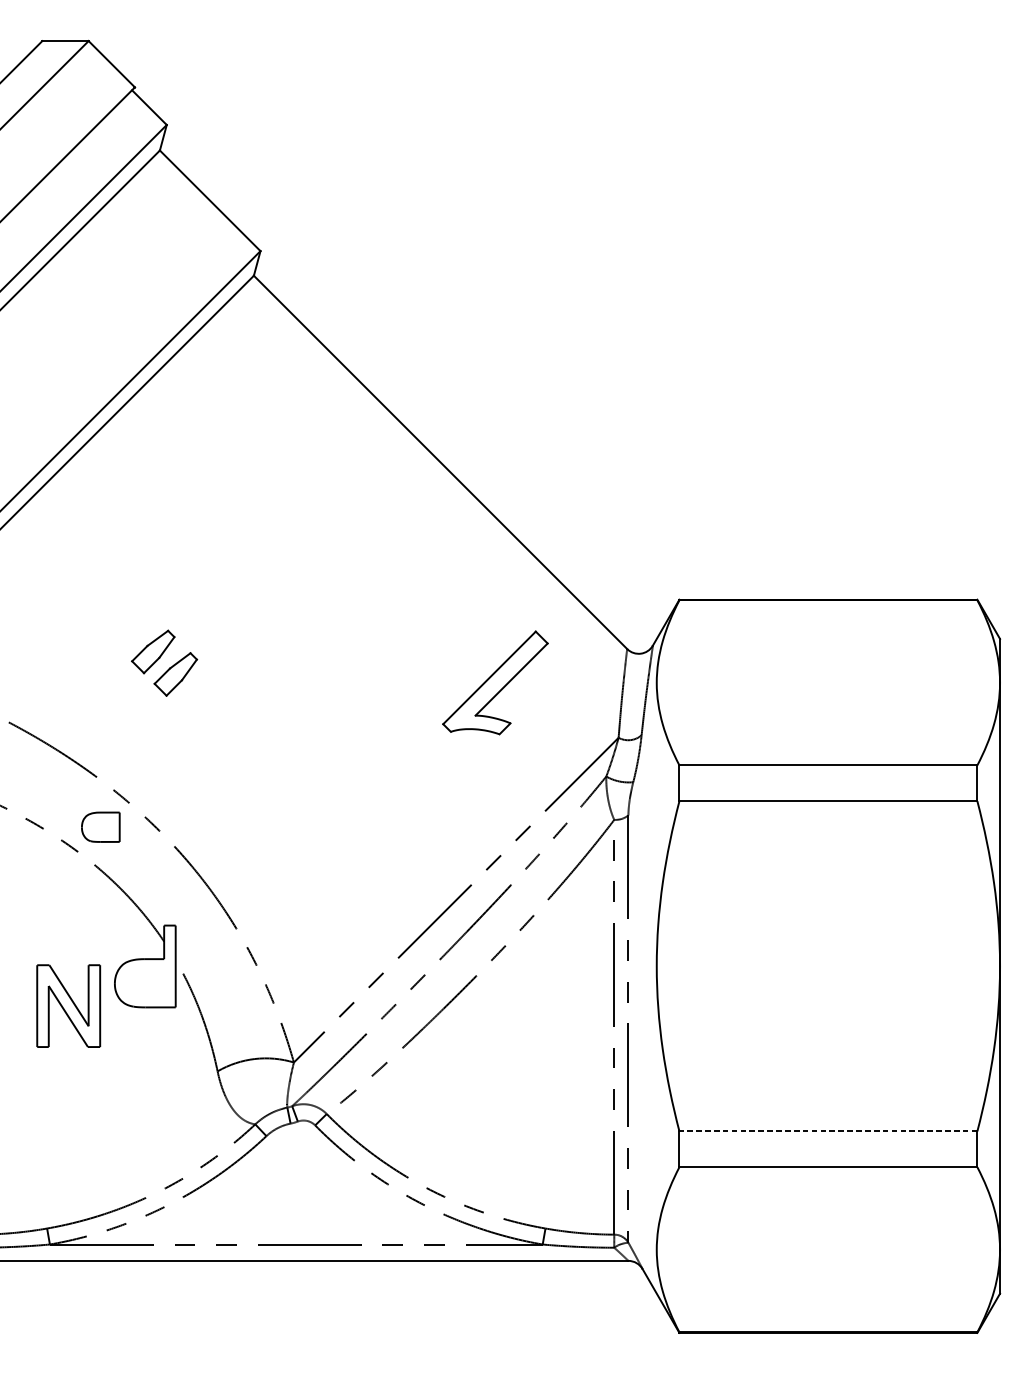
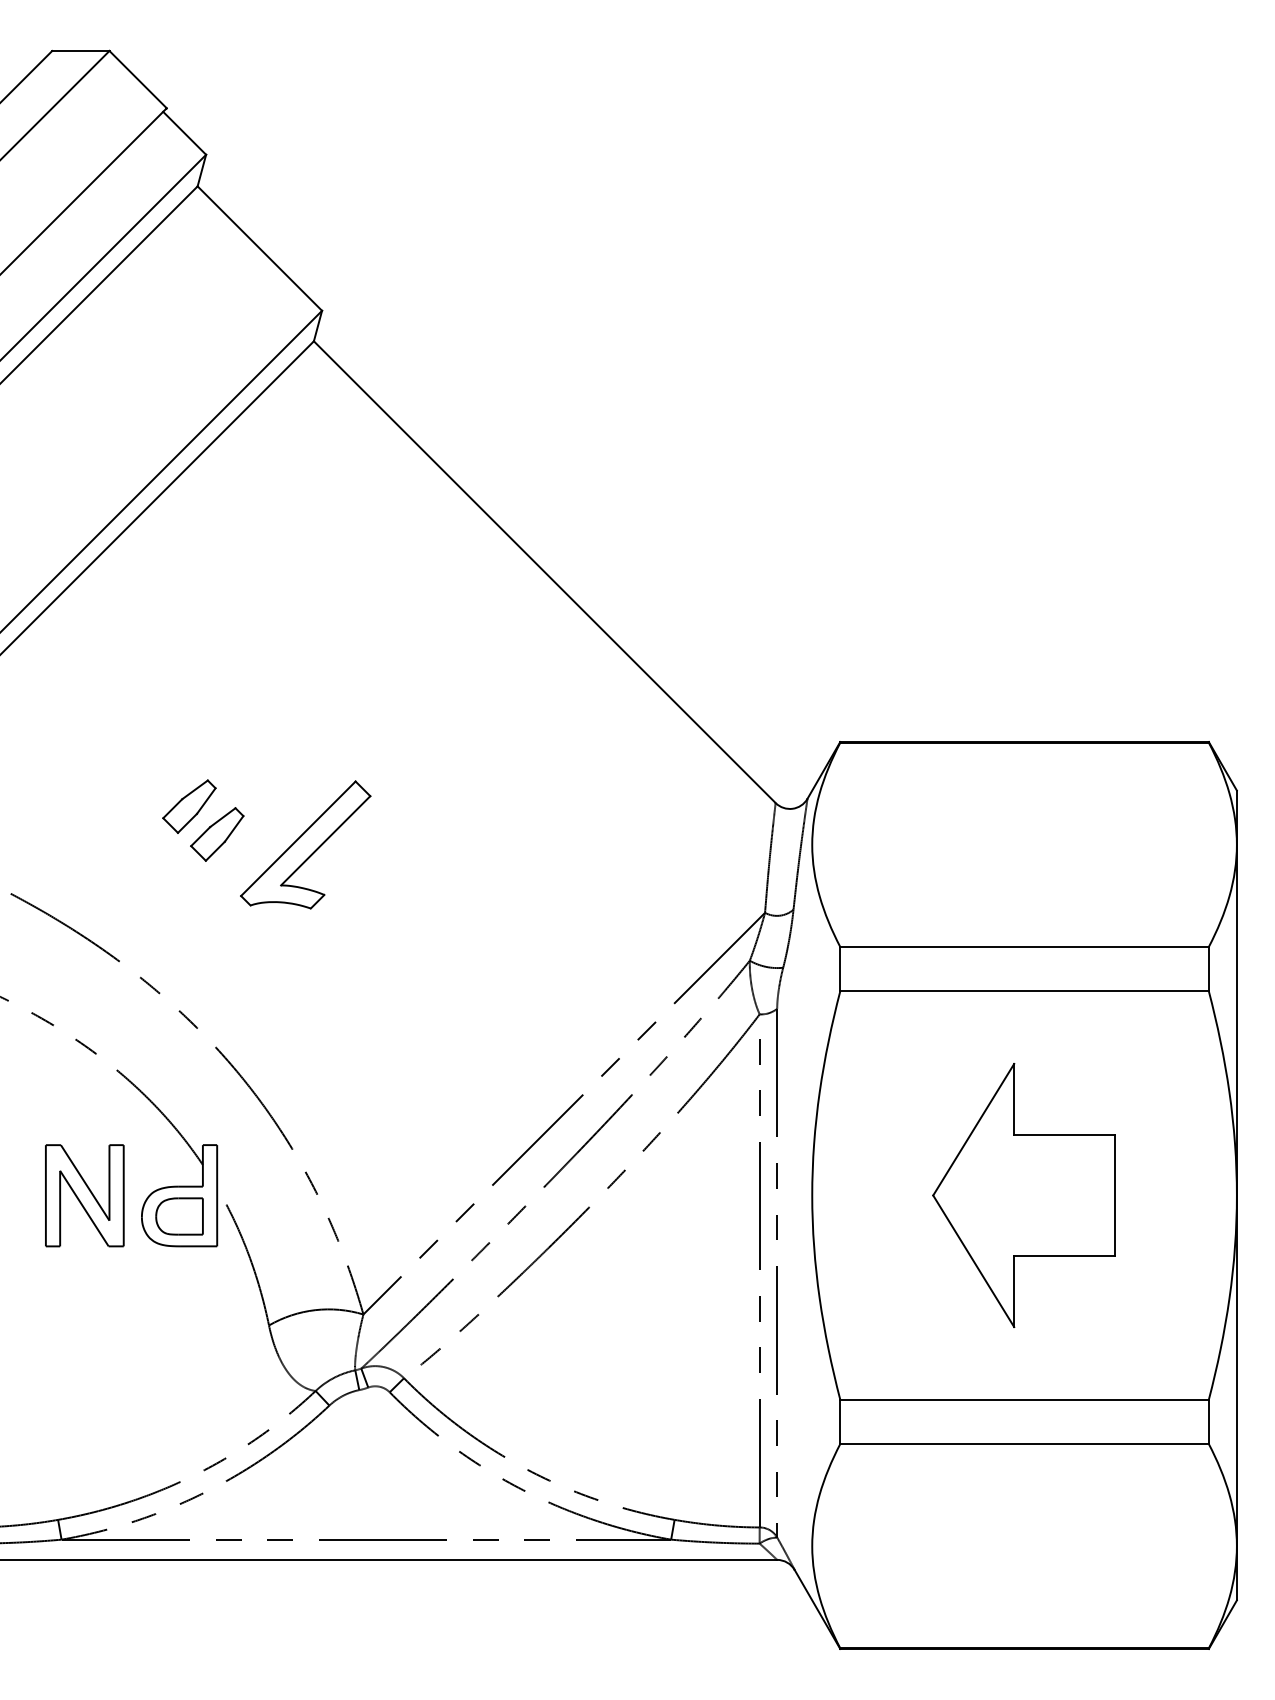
part: (495, 682) -> (305, 844), moved
part: (100, 827) -> (179, 1216), moved
part: (827, 966) -> (1023, 1195), added
part: (68, 1005) -> (84, 1195), moved
line: (828, 1131) -> (1024, 1399), dashed -> solid

